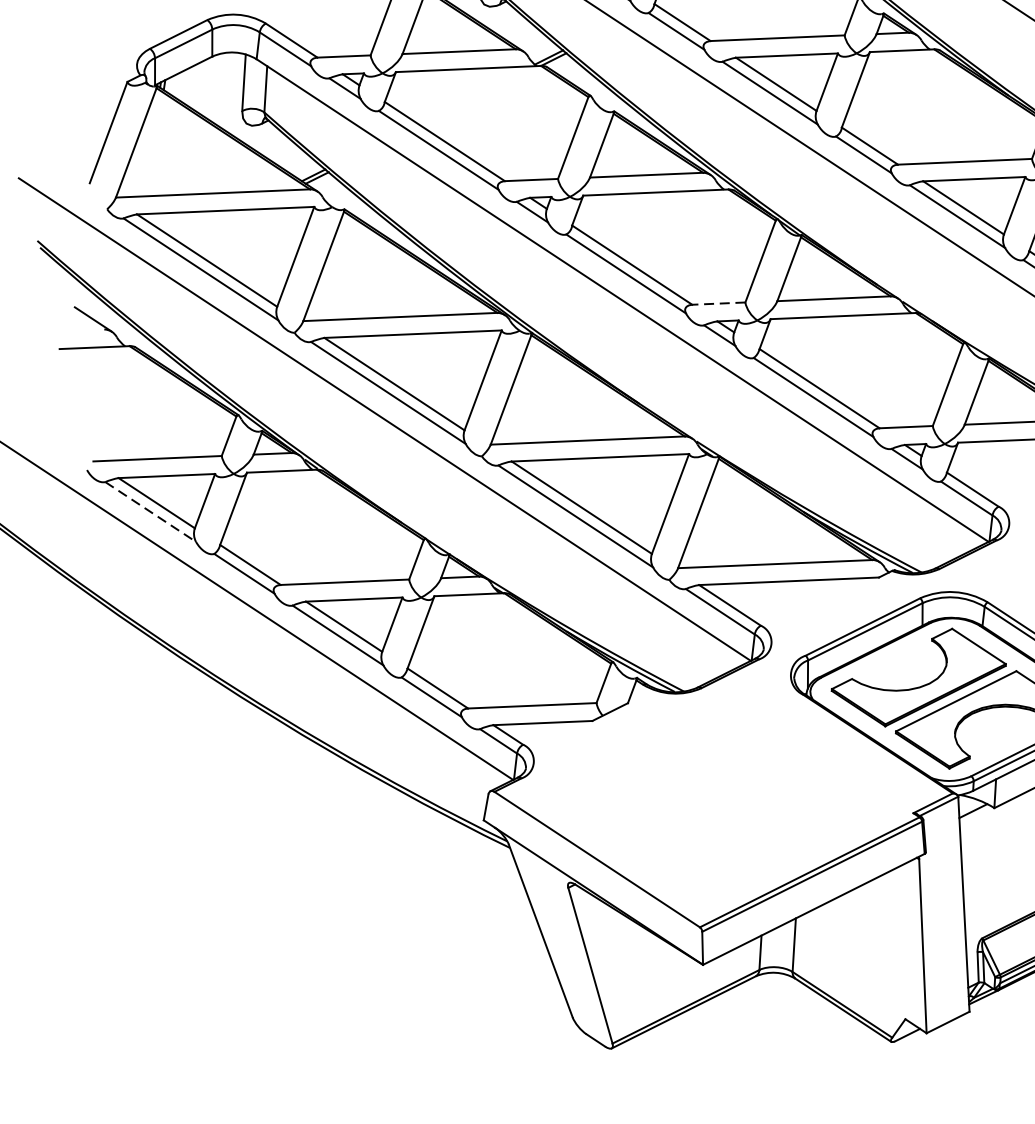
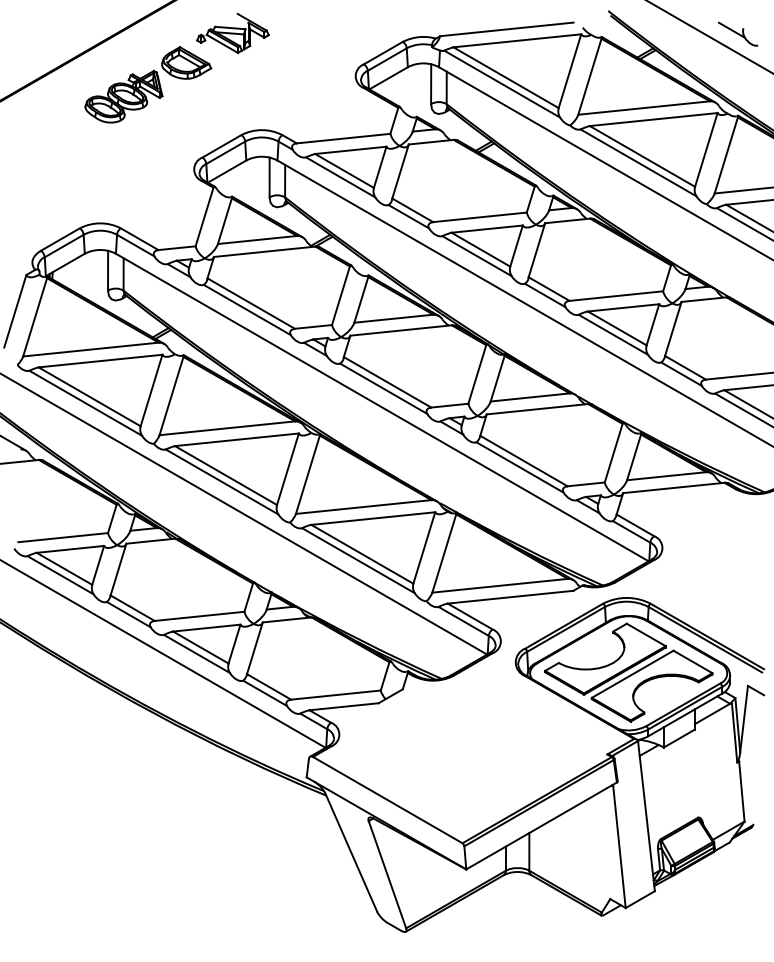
line: (718, 303) -> (449, 405), dashed -> solid
line: (151, 512) -> (61, 575), dashed -> solid

